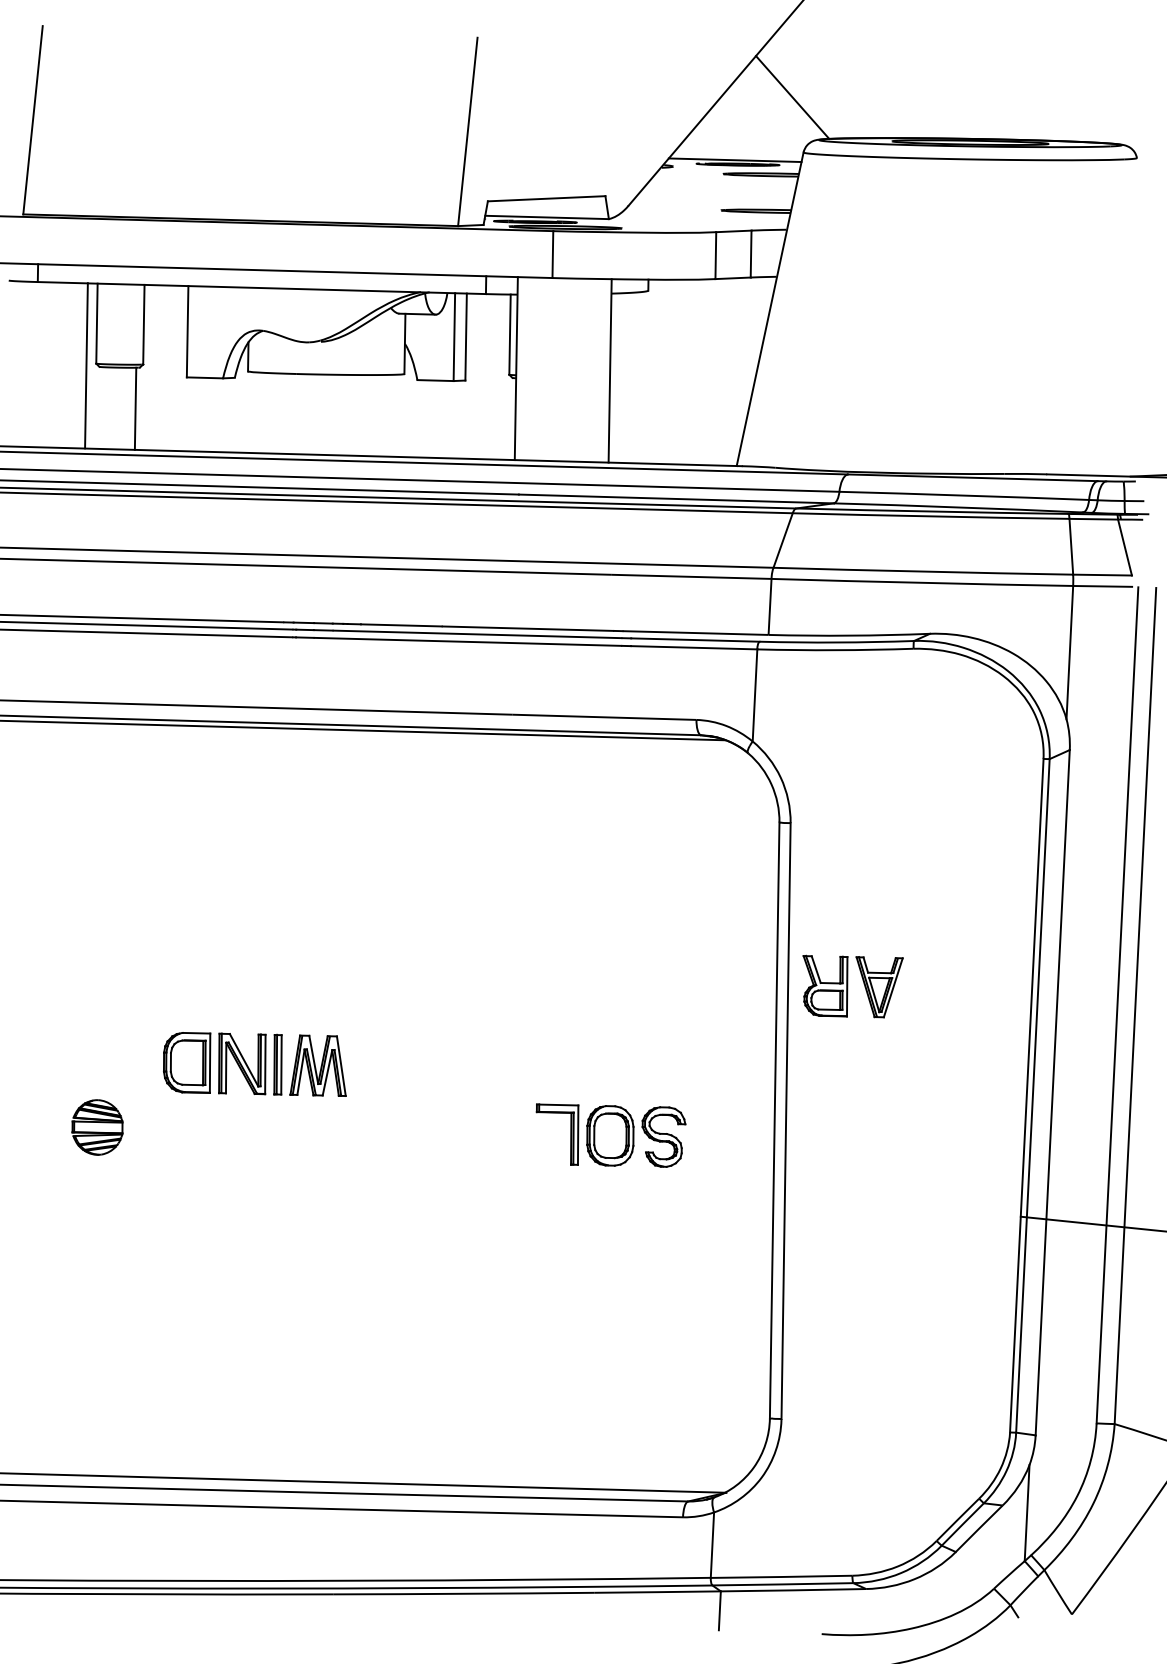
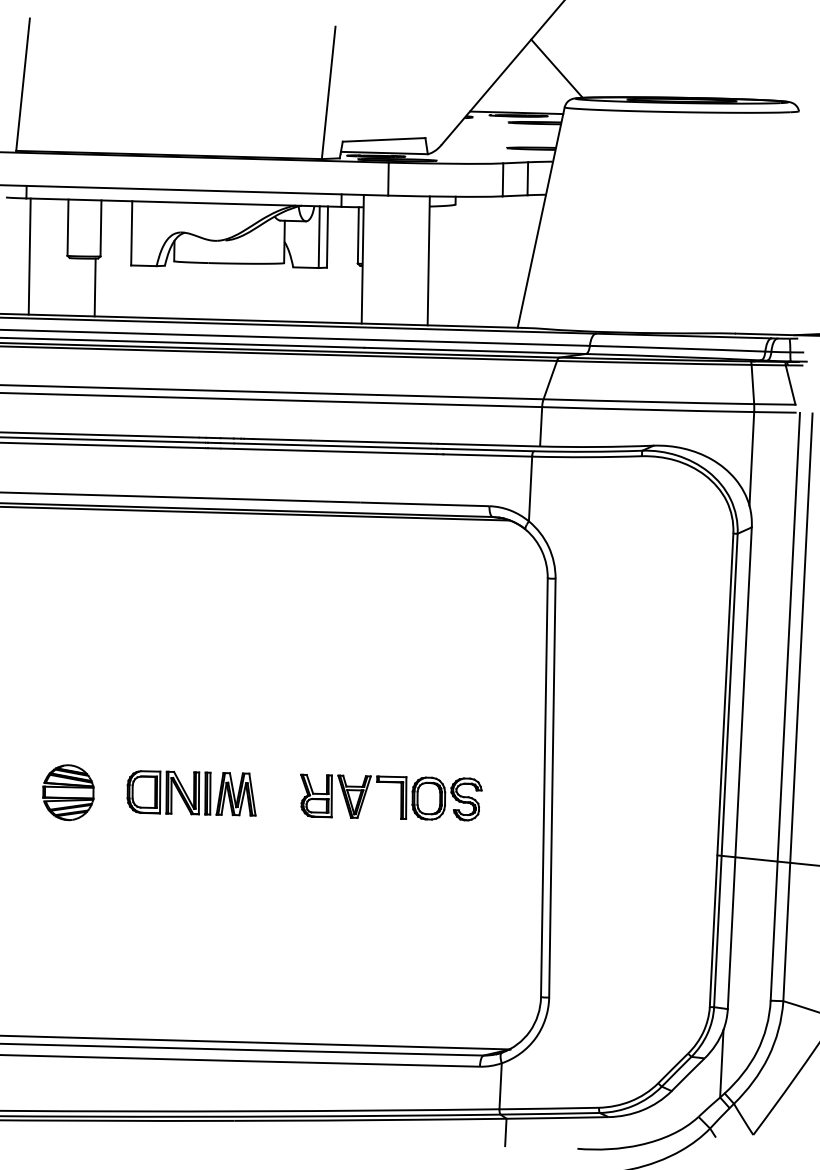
line: (86, 365) -> (29, 256), moved
part: (852, 986) -> (335, 796), moved
part: (254, 1064) -> (191, 793), moved
part: (97, 1127) -> (68, 792), size x1.43

